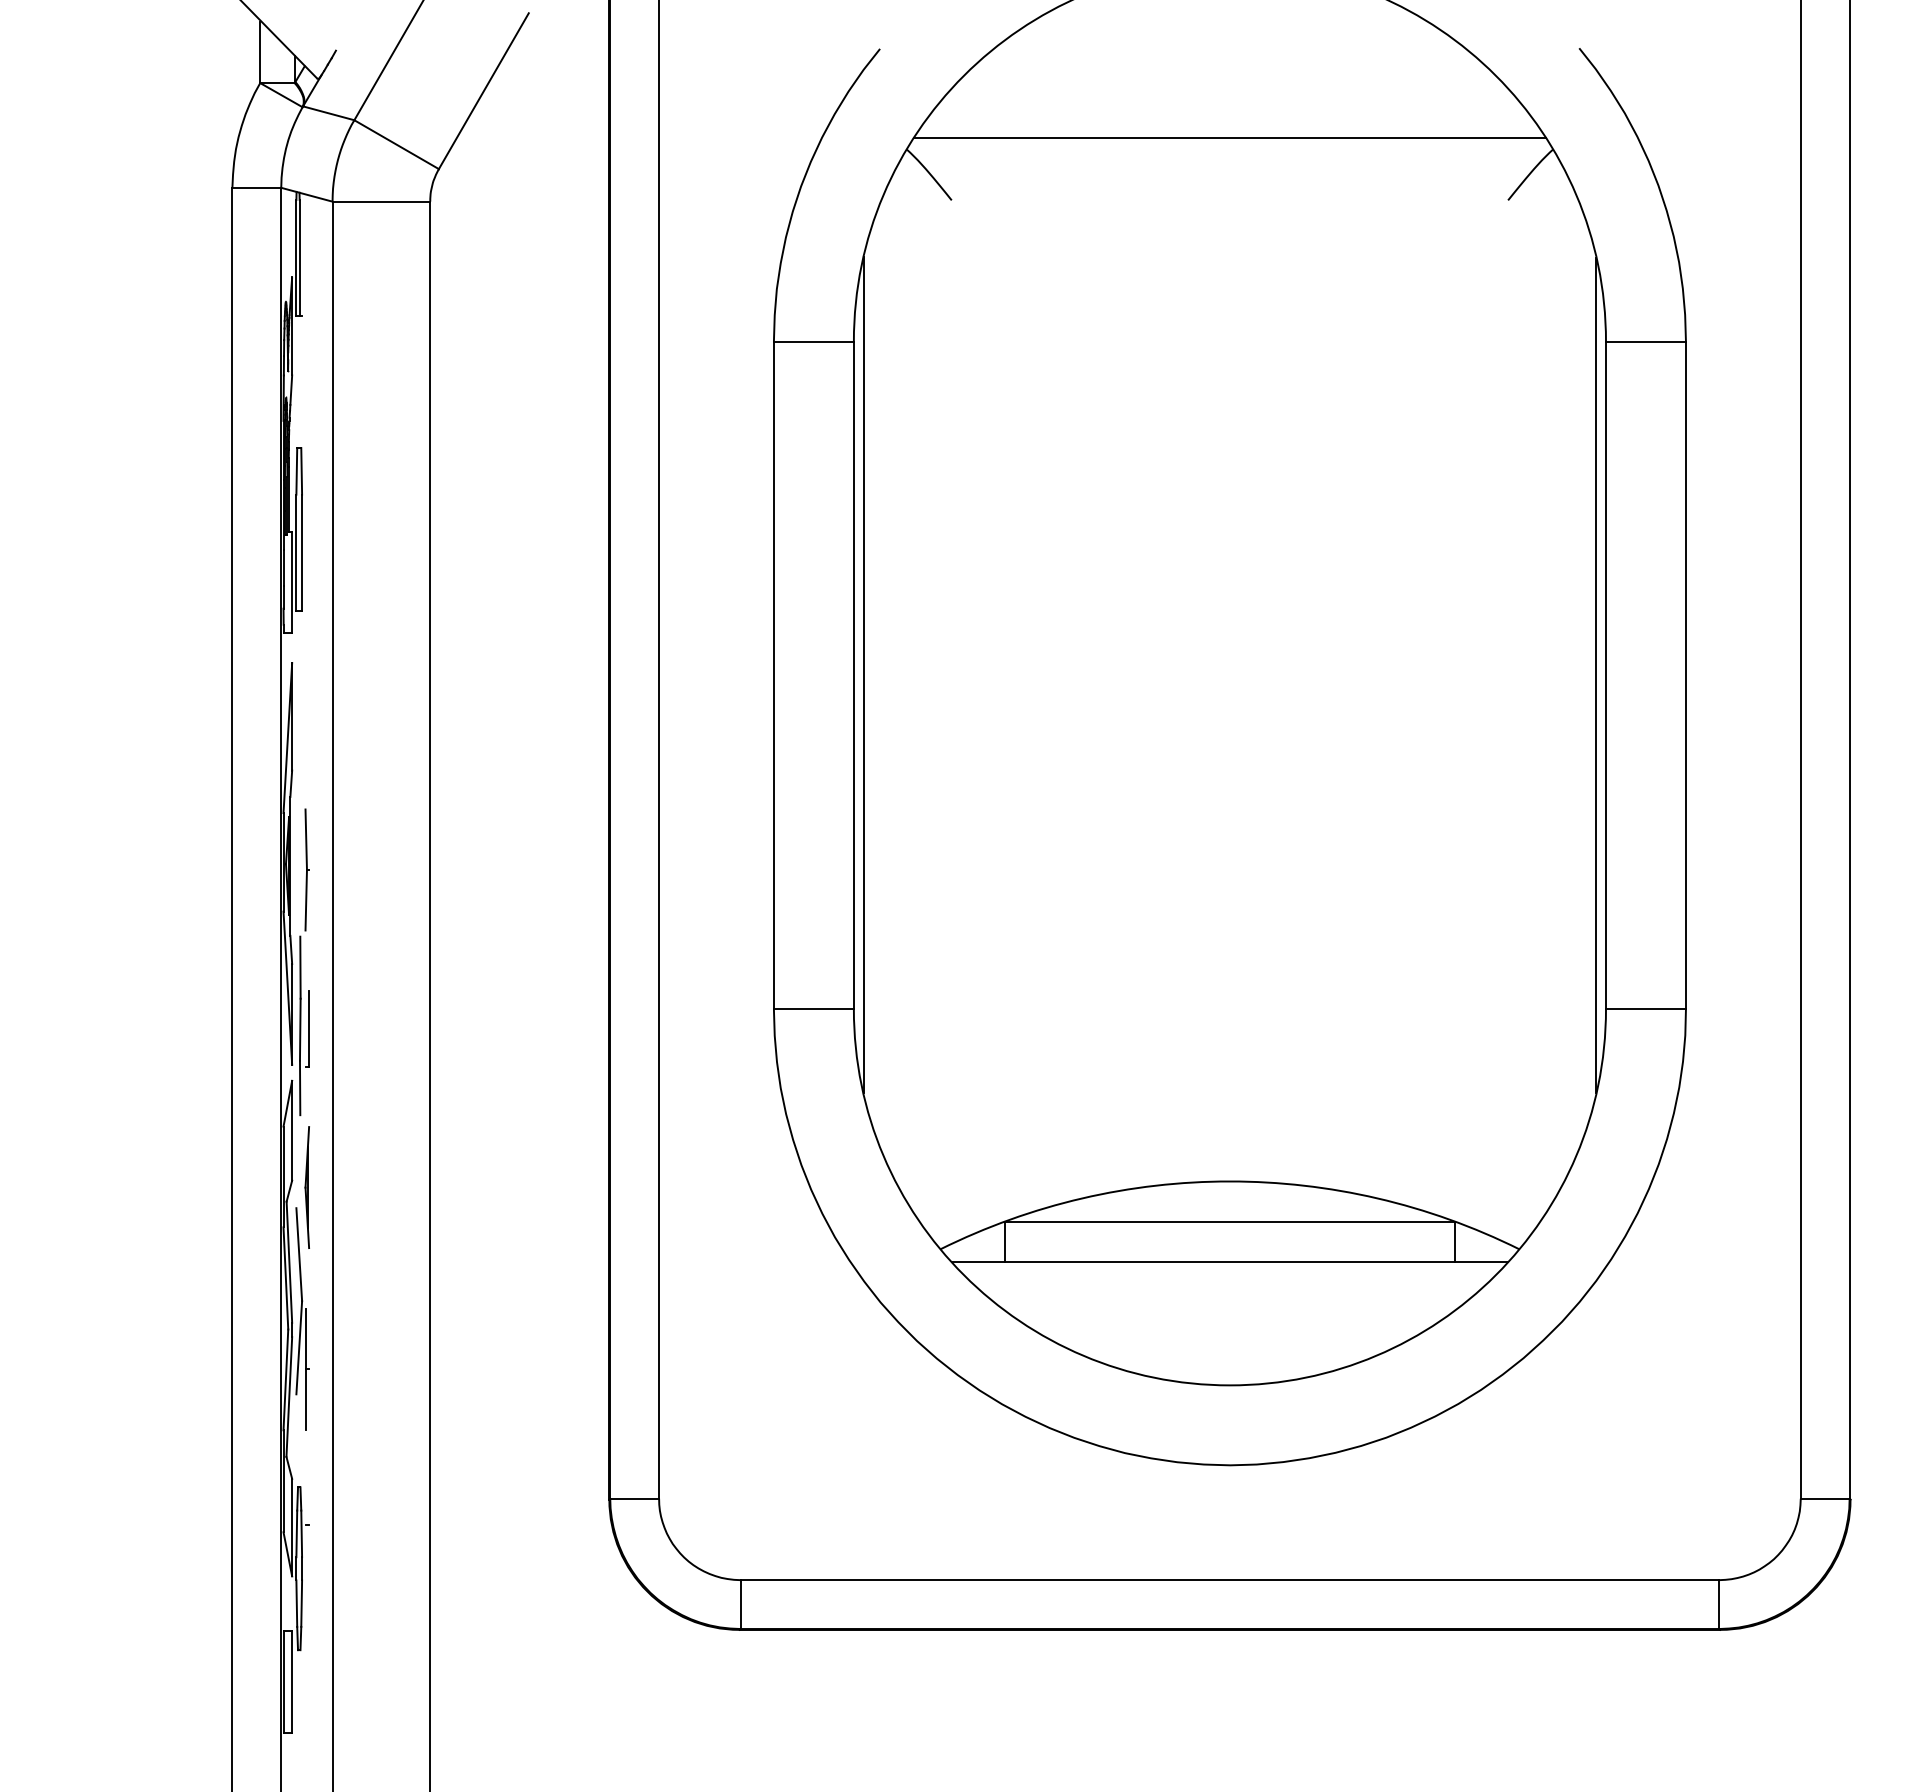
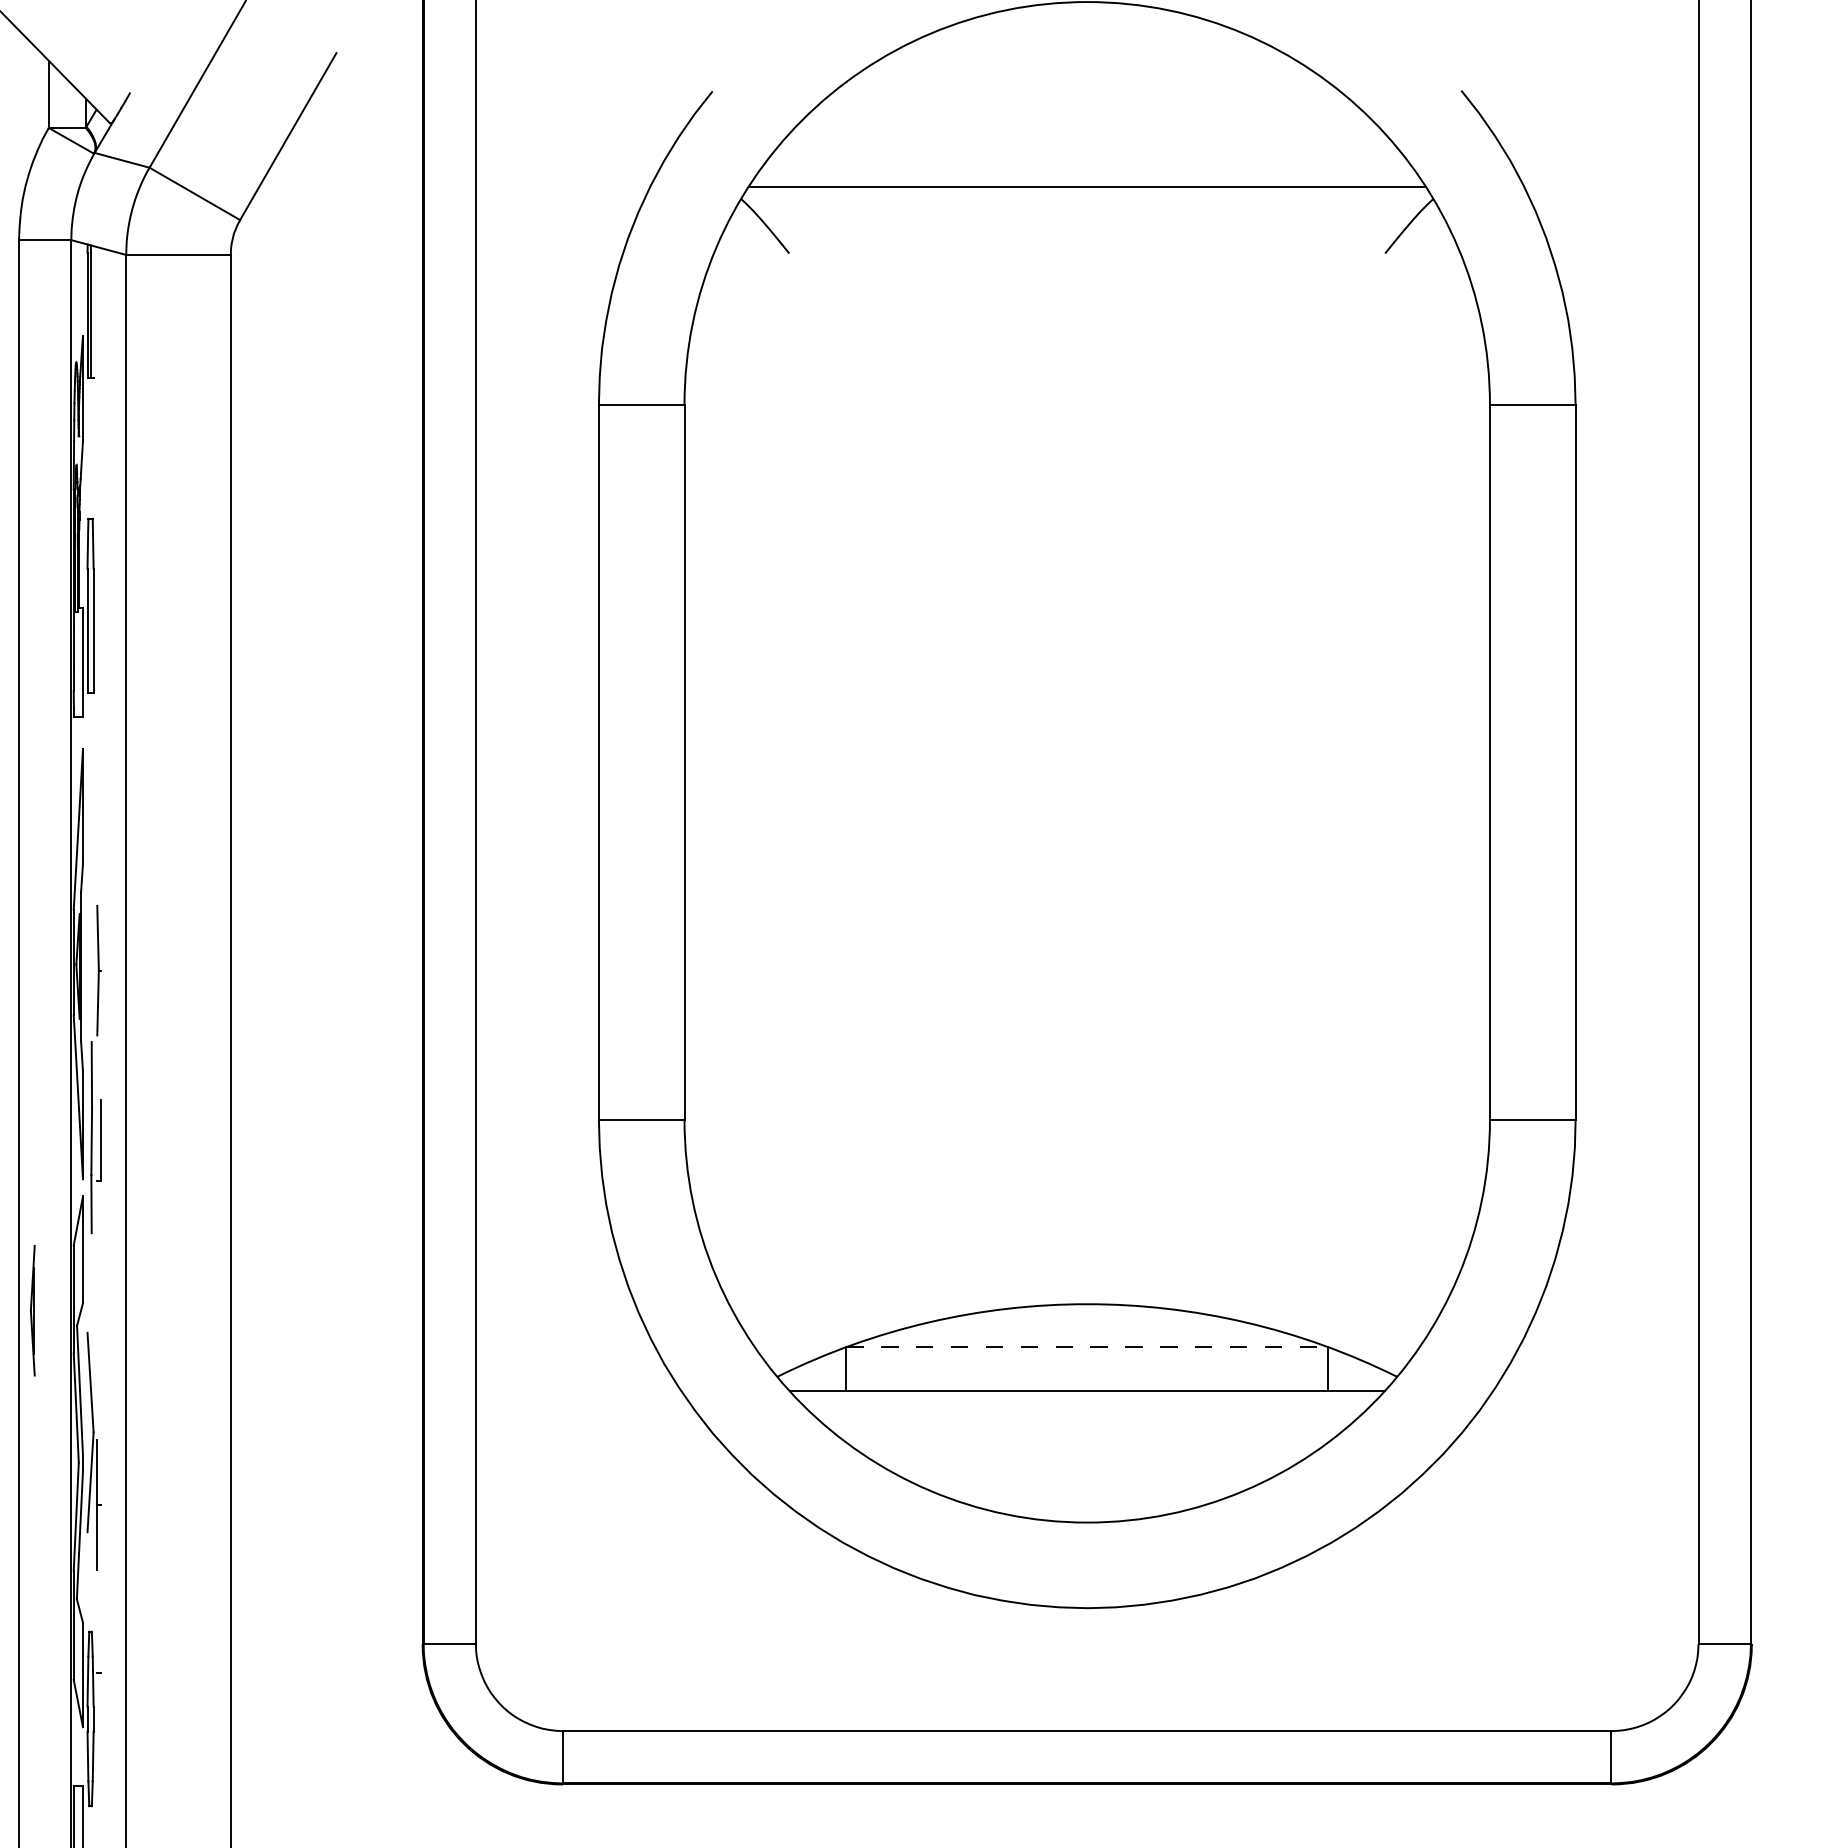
line: (863, 675) -> (694, 762), removed
line: (1596, 675) -> (1479, 762), removed
part: (306, 1187) -> (31, 1310), moved
line: (1230, 1221) -> (1087, 1347), solid -> dashed

